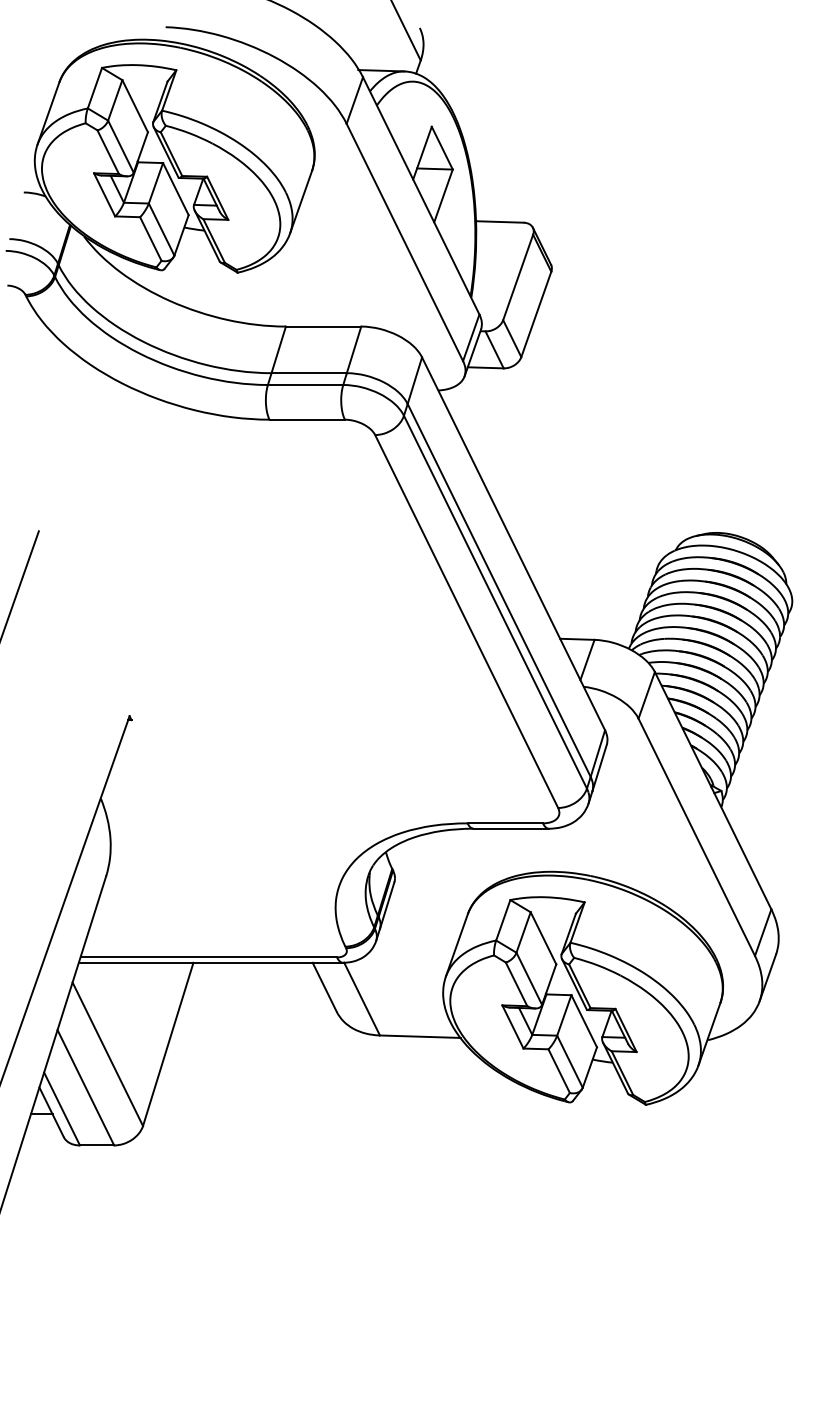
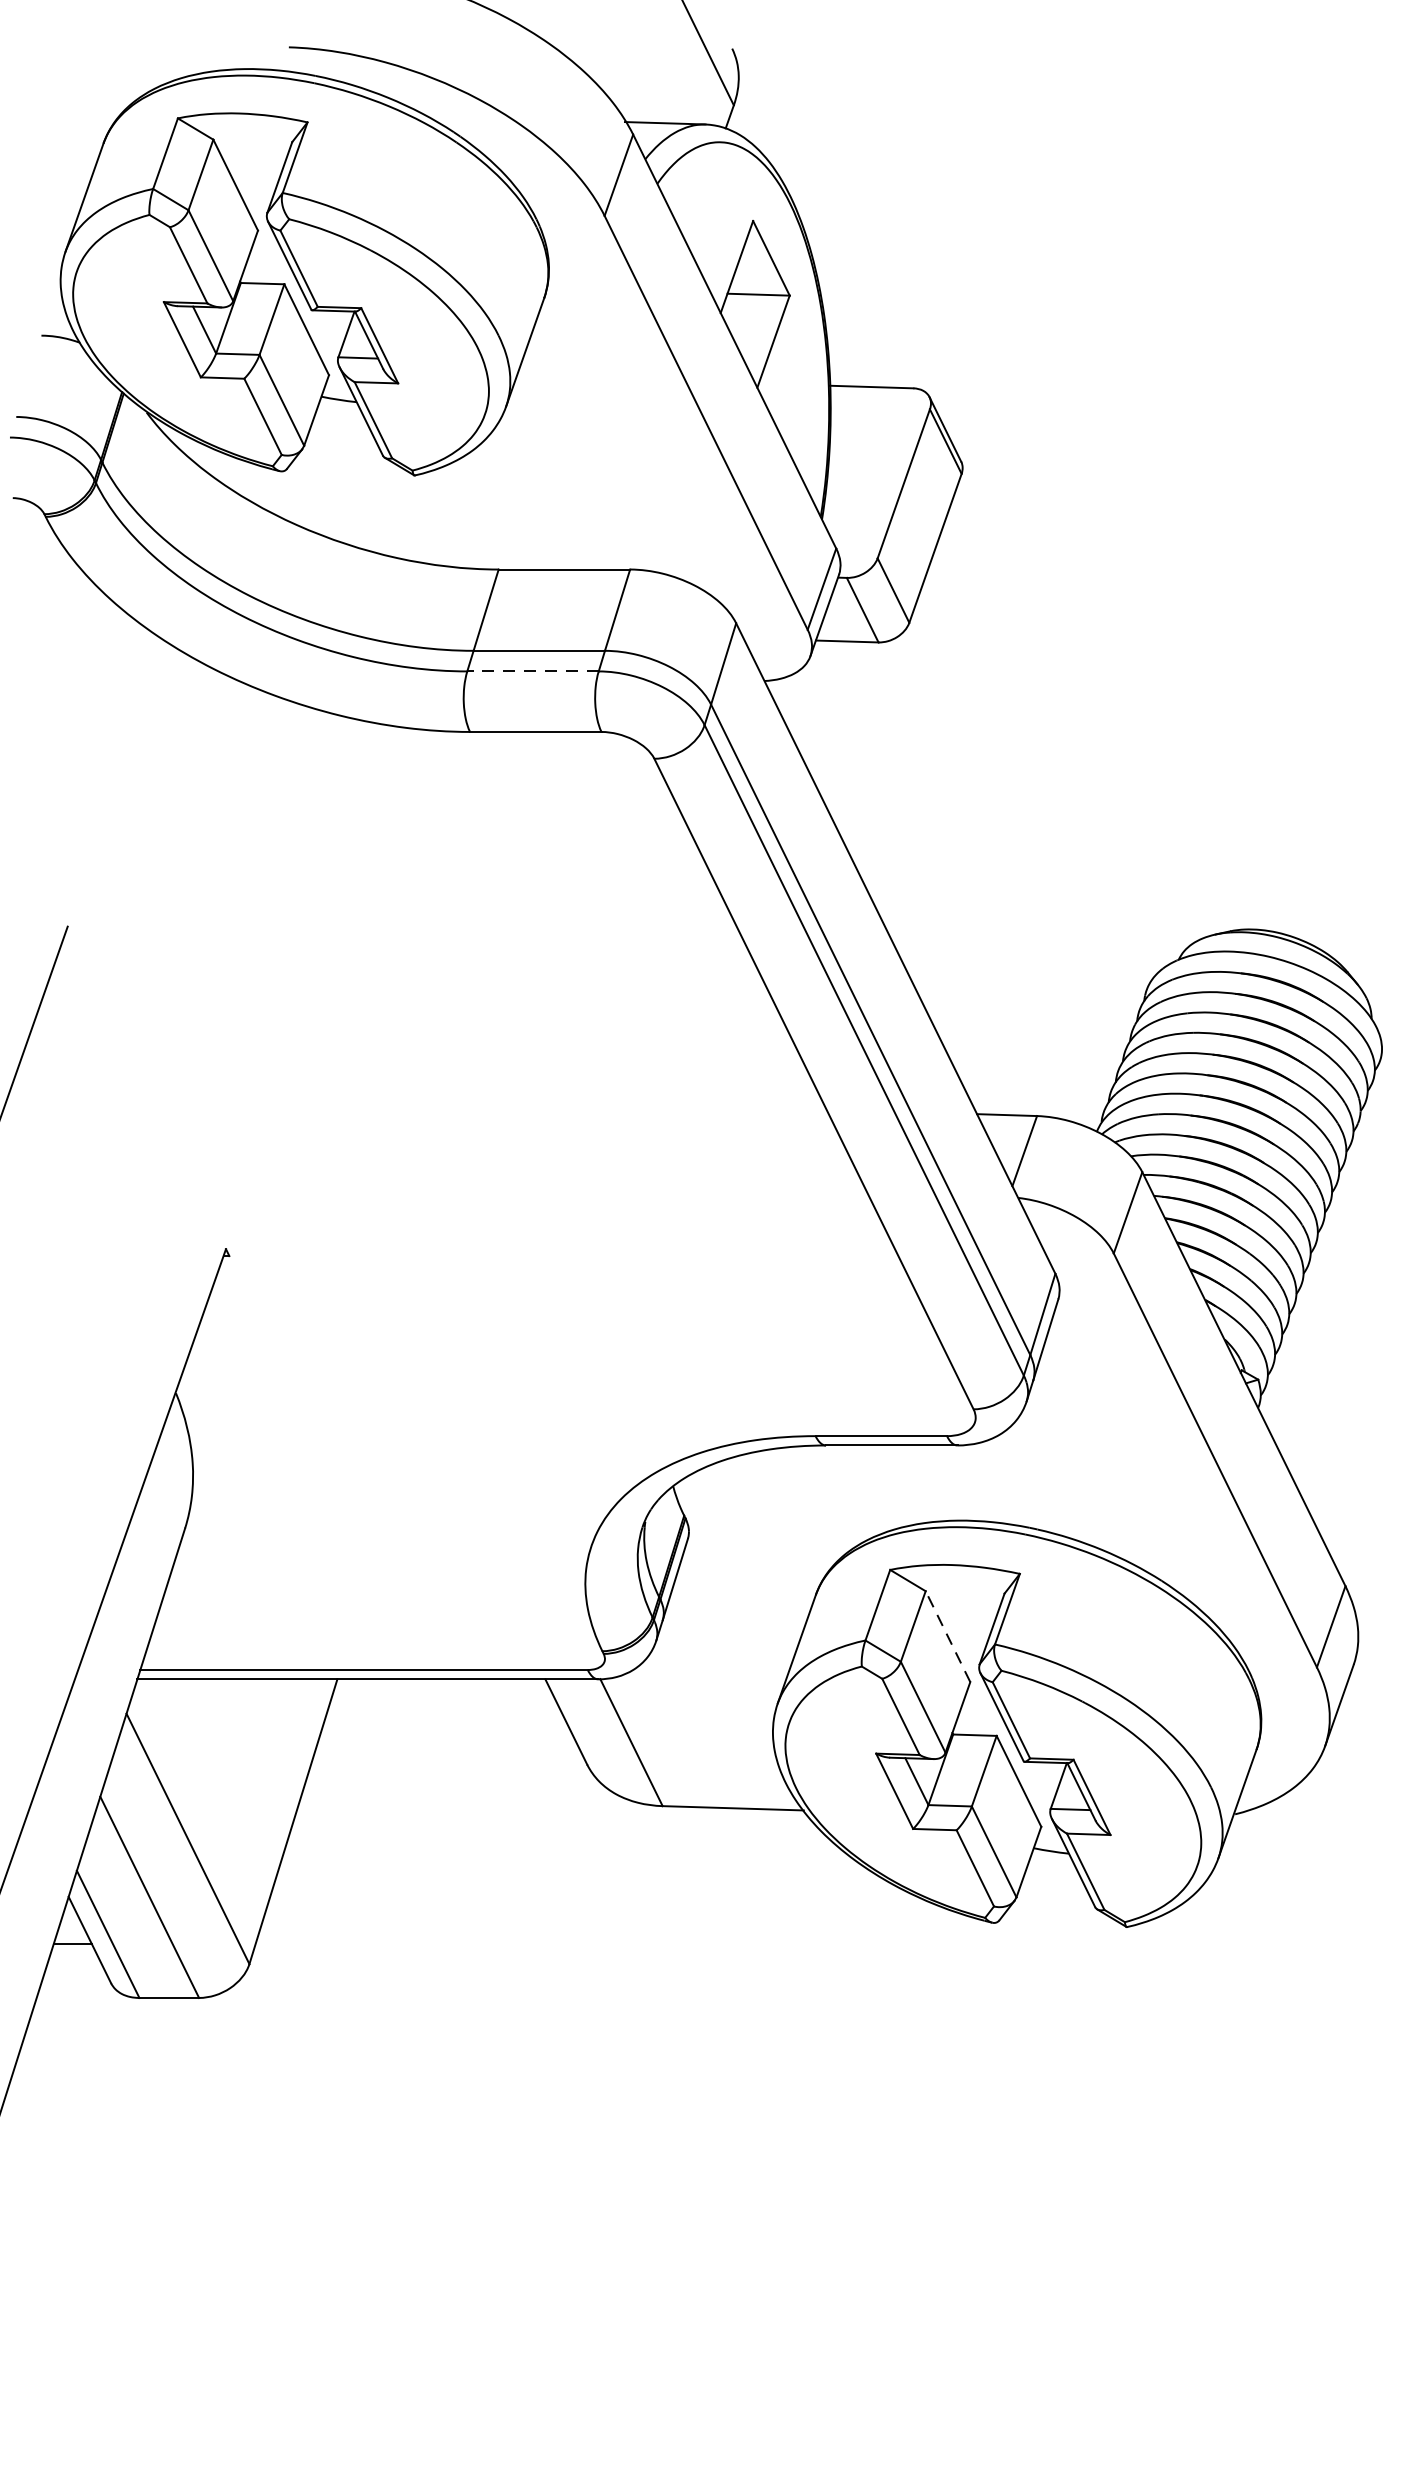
line: (305, 384) -> (532, 670), solid -> dashed
line: (543, 937) -> (947, 1635), solid -> dashed

